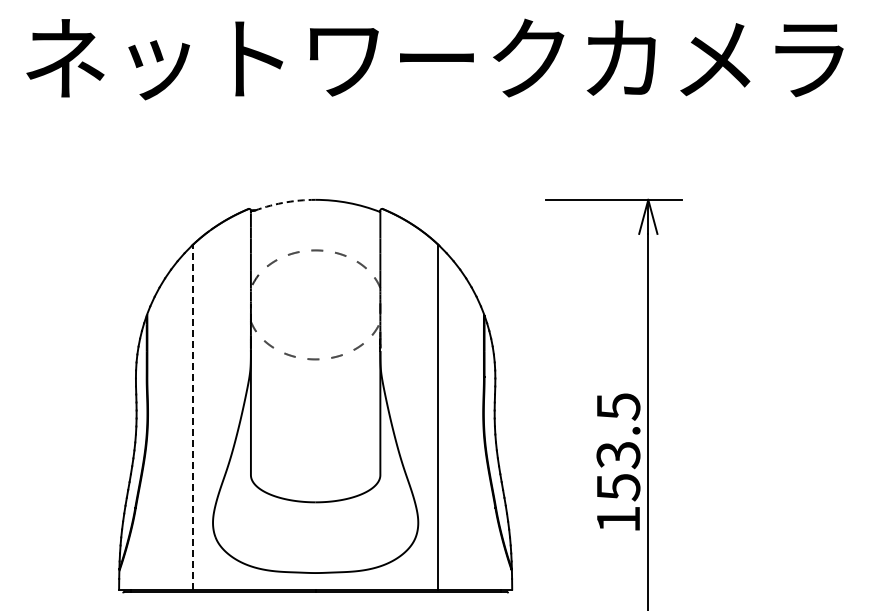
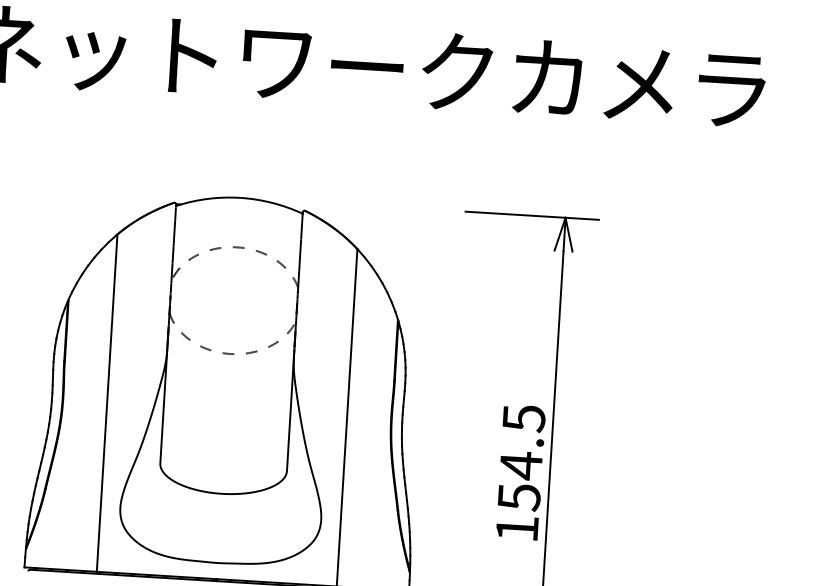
arc: (282, 202) -> (207, 198), dashed -> solid
line: (193, 416) -> (107, 402), dashed -> solid
text: (618, 454) -> (521, 465), 153.5 -> 154.5

